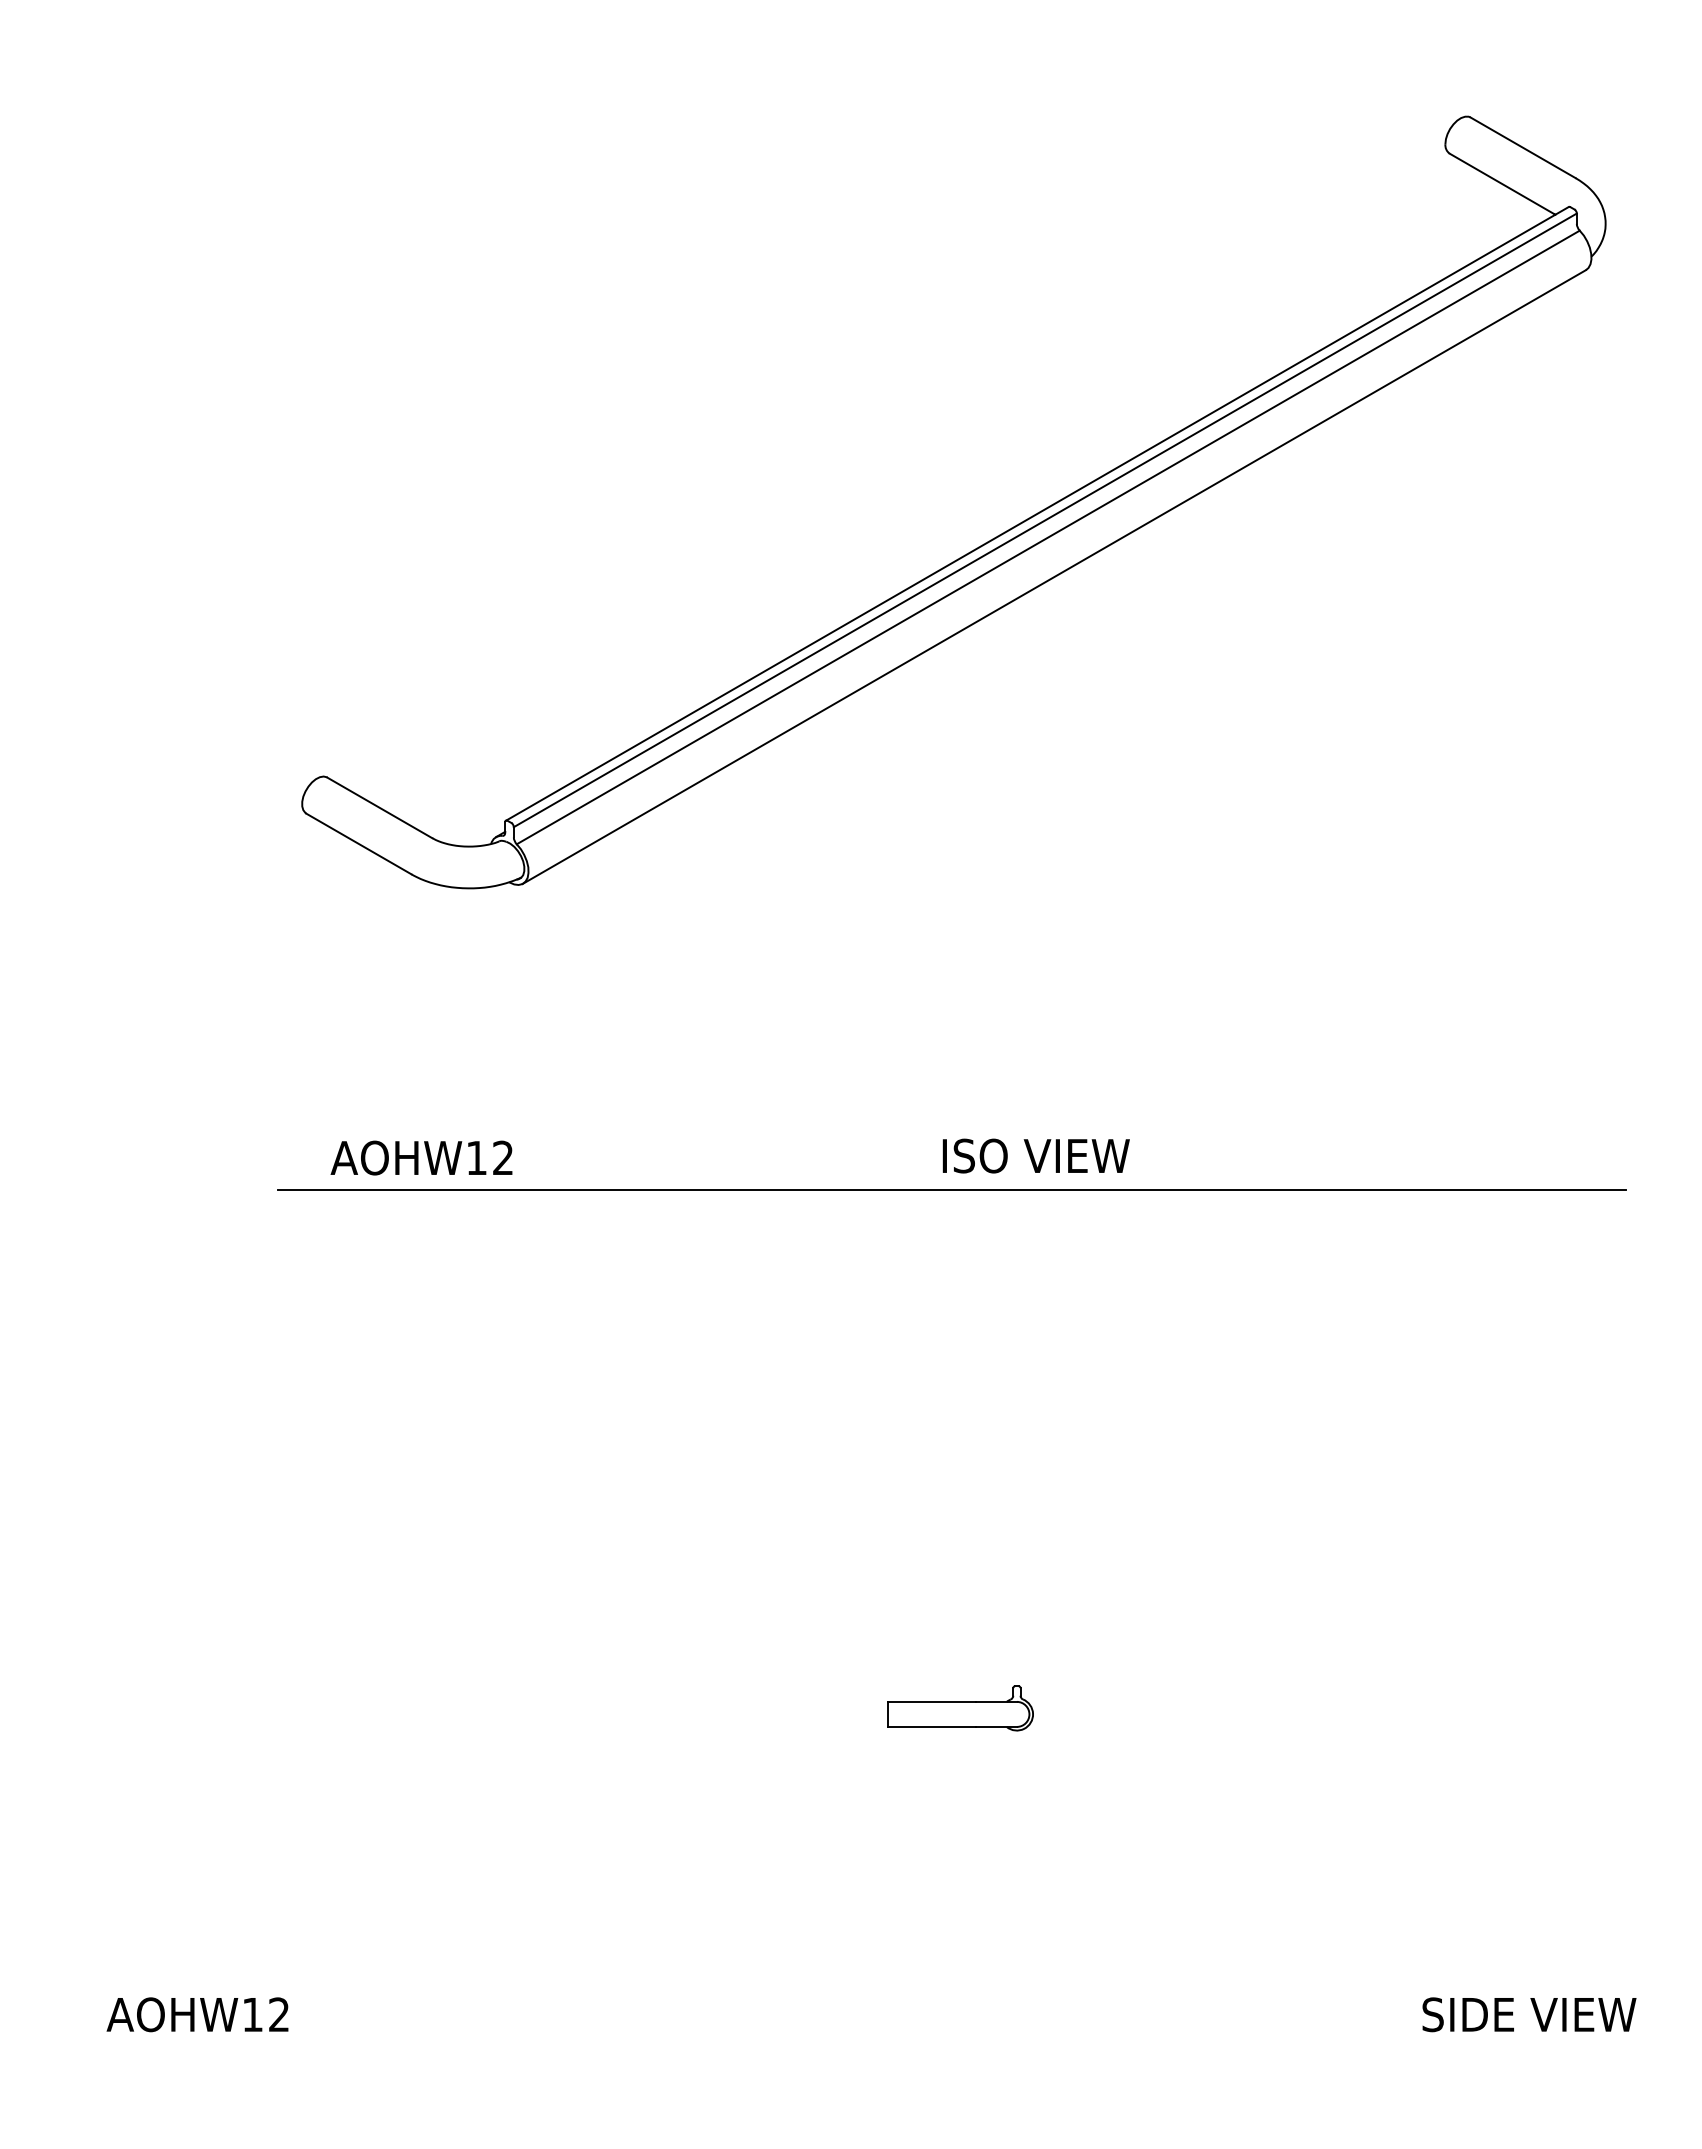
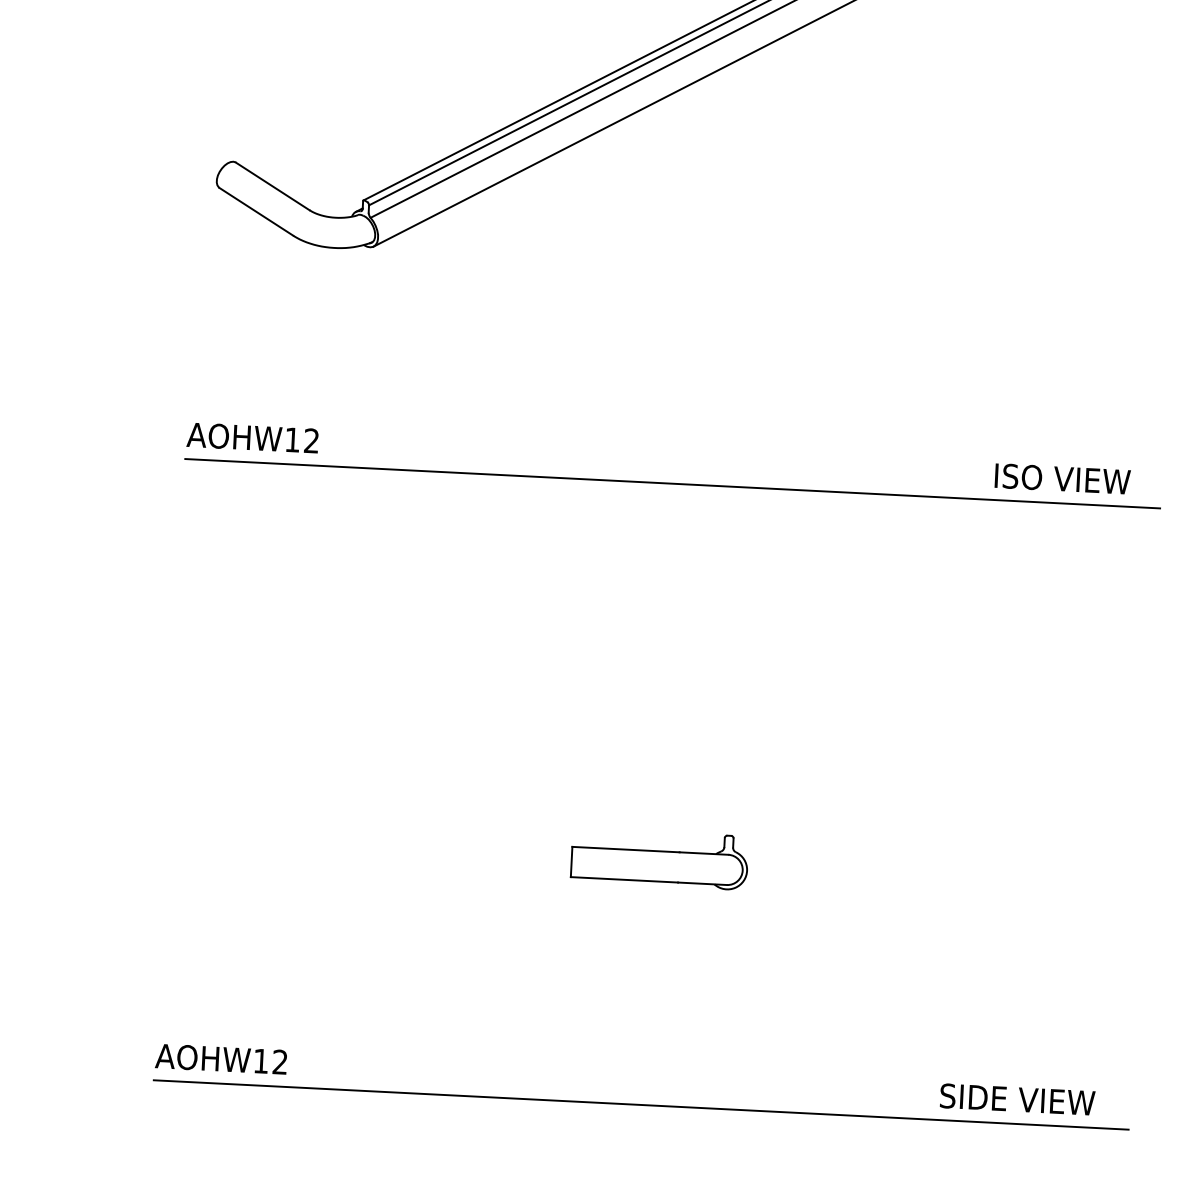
text: (1035, 1155) -> (1062, 478), moved
text: (421, 1157) -> (252, 437), moved
part: (960, 1708) -> (659, 859), size x1.67
text: (197, 2014) -> (221, 1059), moved
text: (1529, 2014) -> (1017, 1099), moved
line: (951, 2048) -> (640, 1104), added

